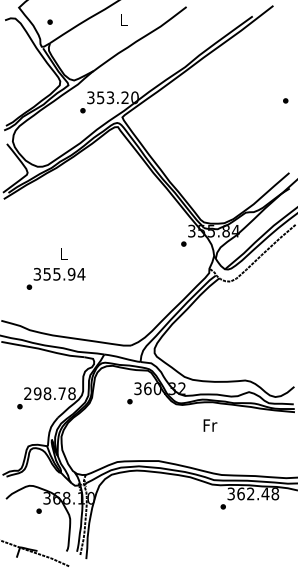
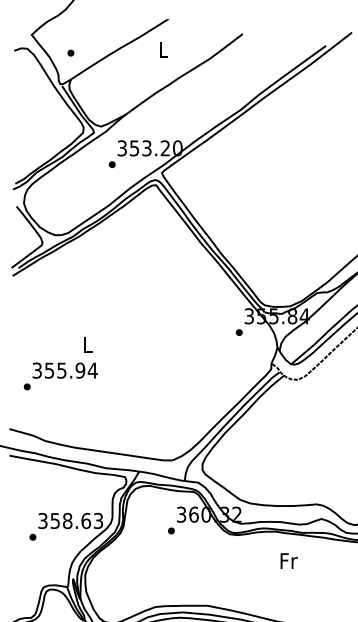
text: (55, 278) -> (60, 375), moved
text: (49, 393) -> (70, 520), 298.78 -> 358.63
text: (210, 425) -> (289, 560), moved

